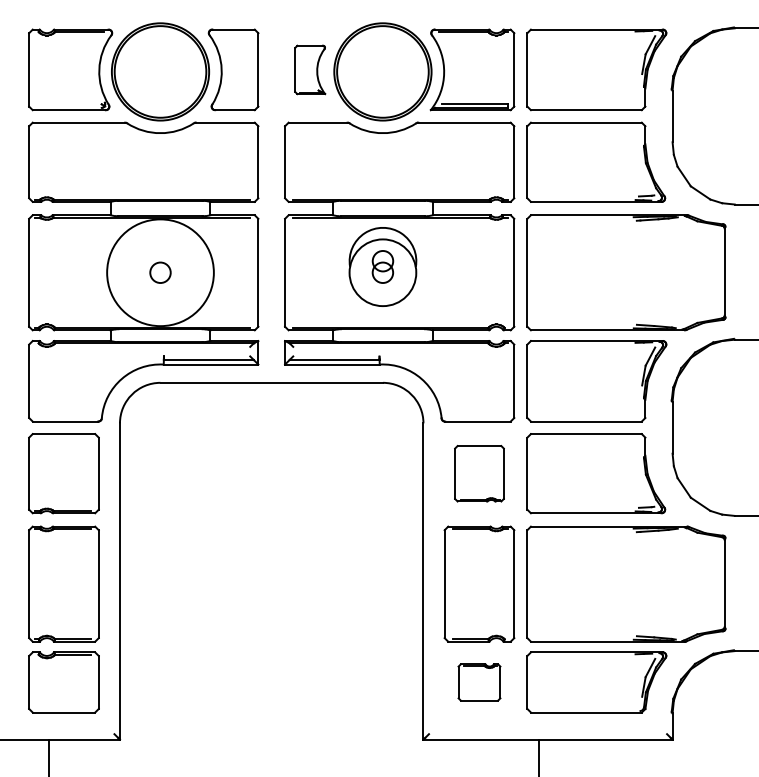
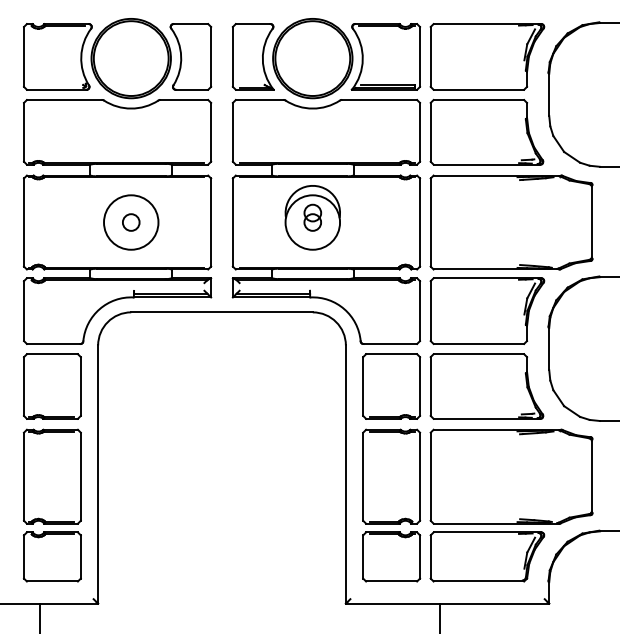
part: (310, 69) -> (253, 56), size x1.67
circle: (160, 272) -> (131, 222), size x0.62
part: (479, 473) -> (391, 386), size x1.43
part: (479, 682) -> (391, 556), size x1.67

